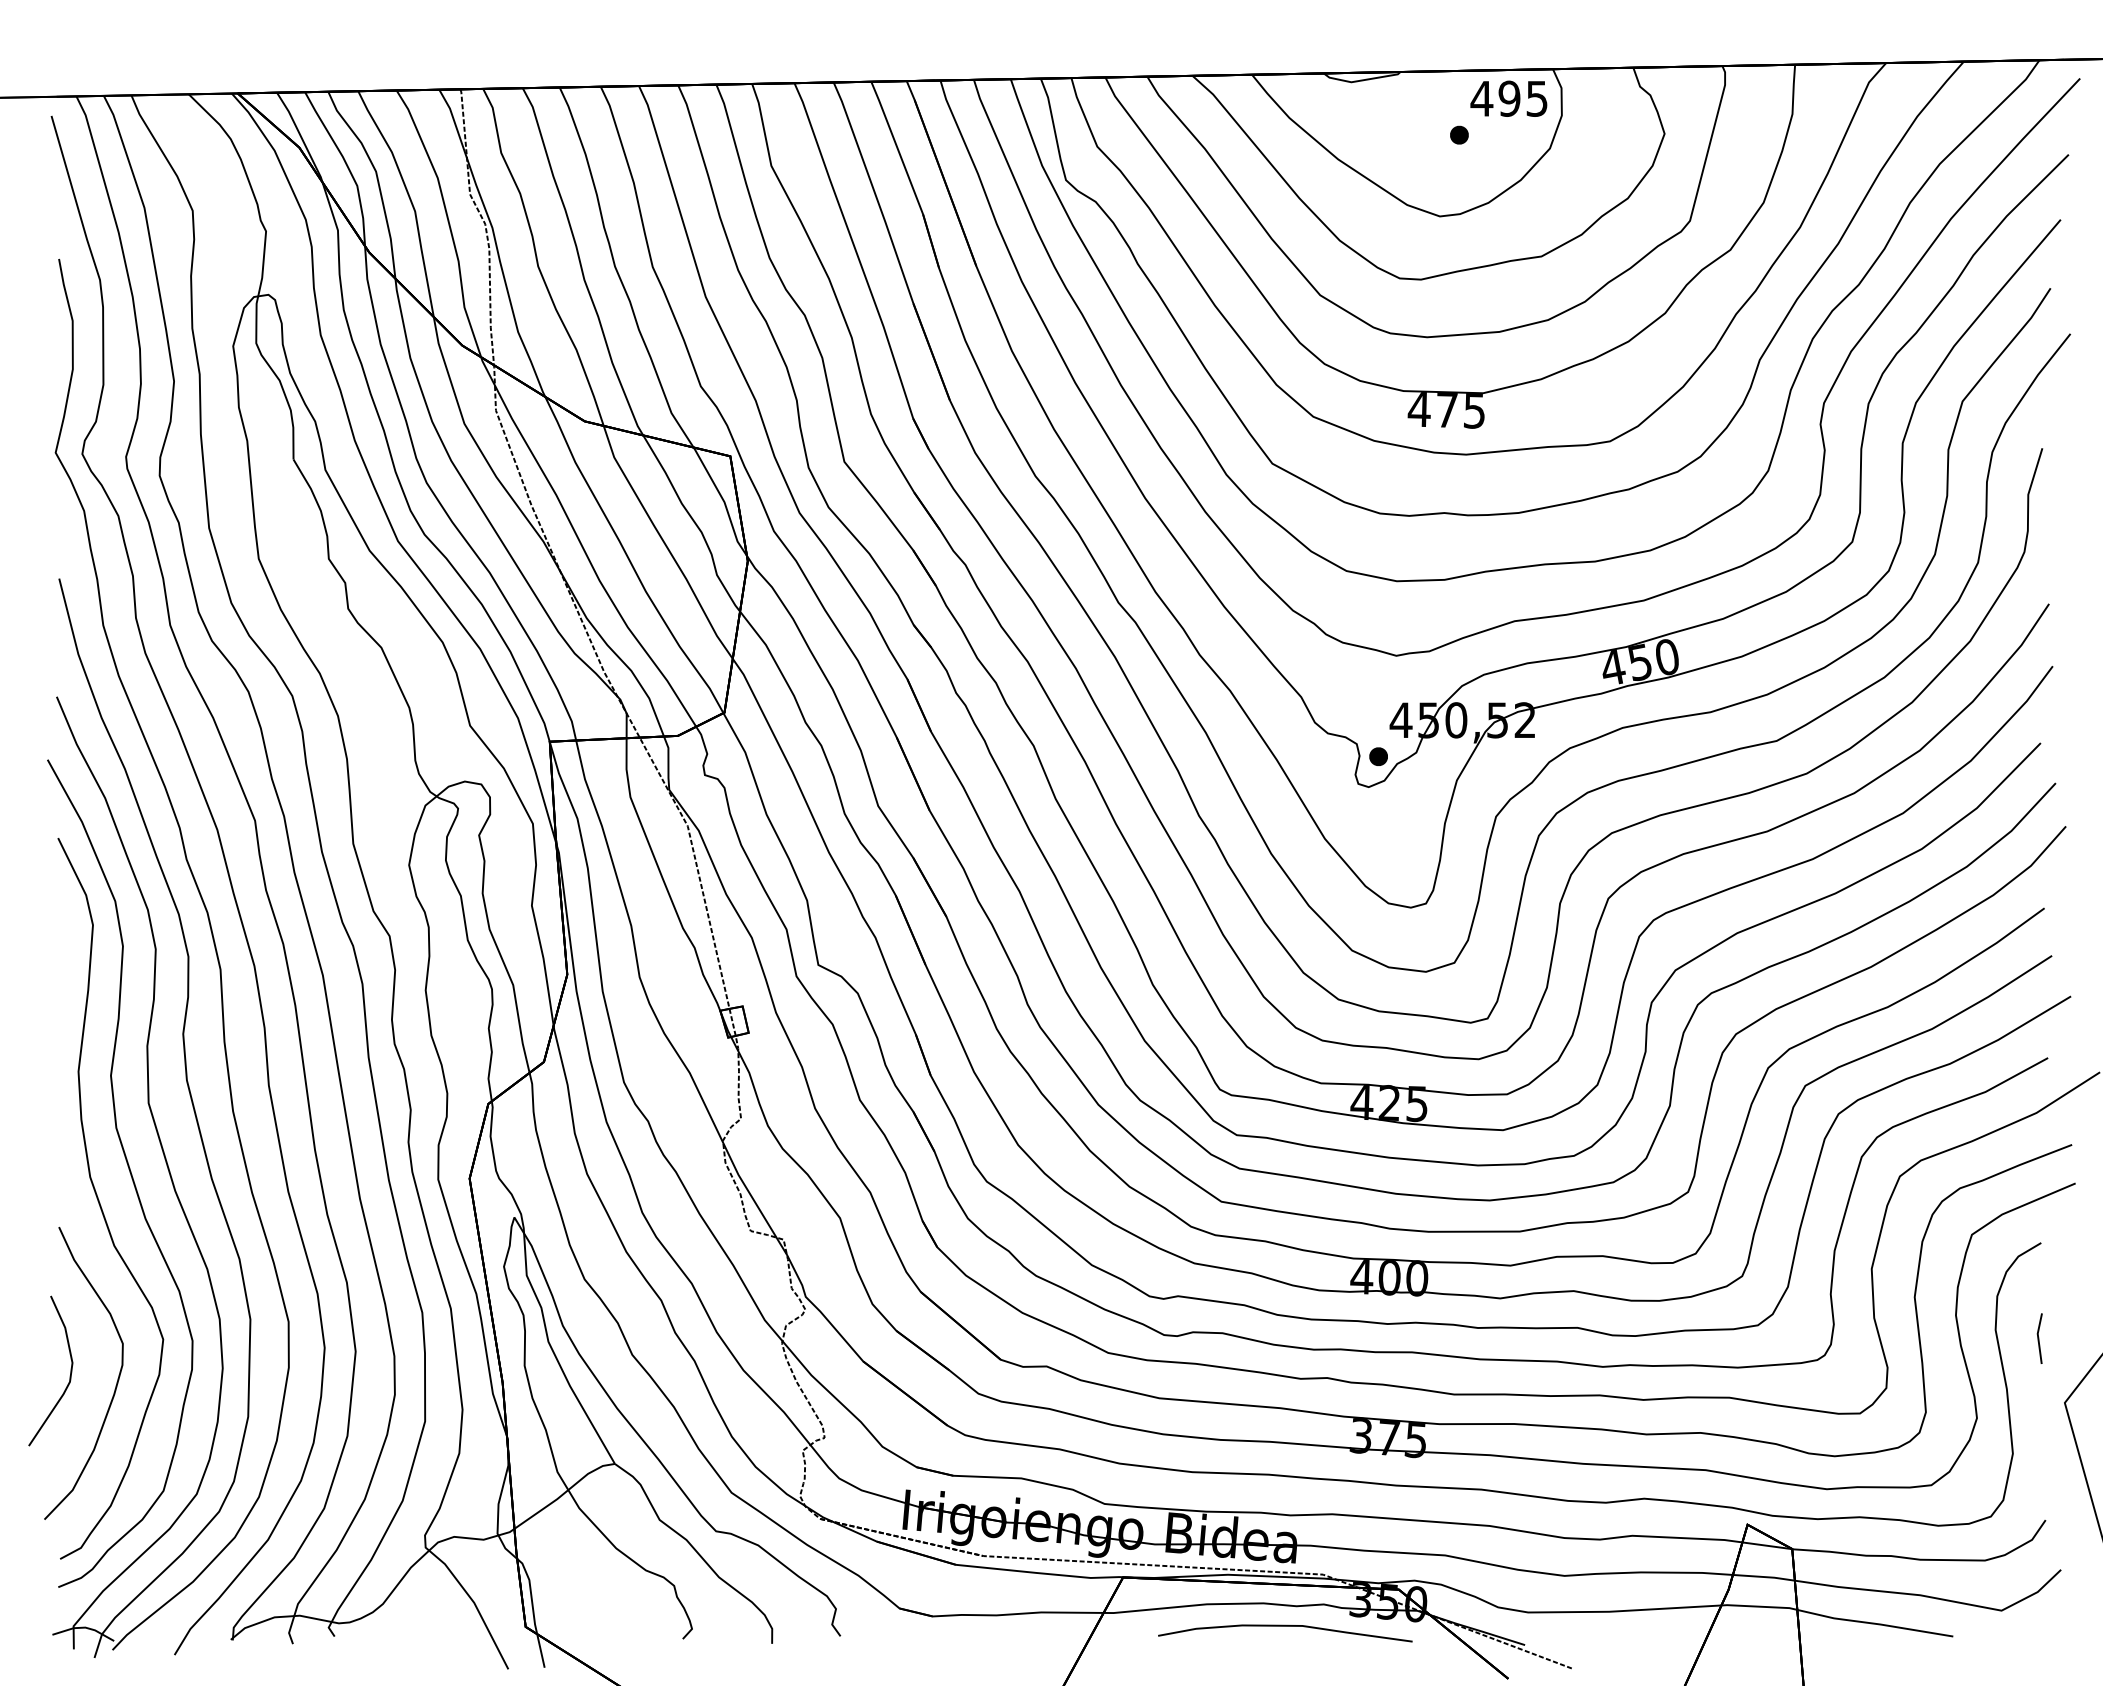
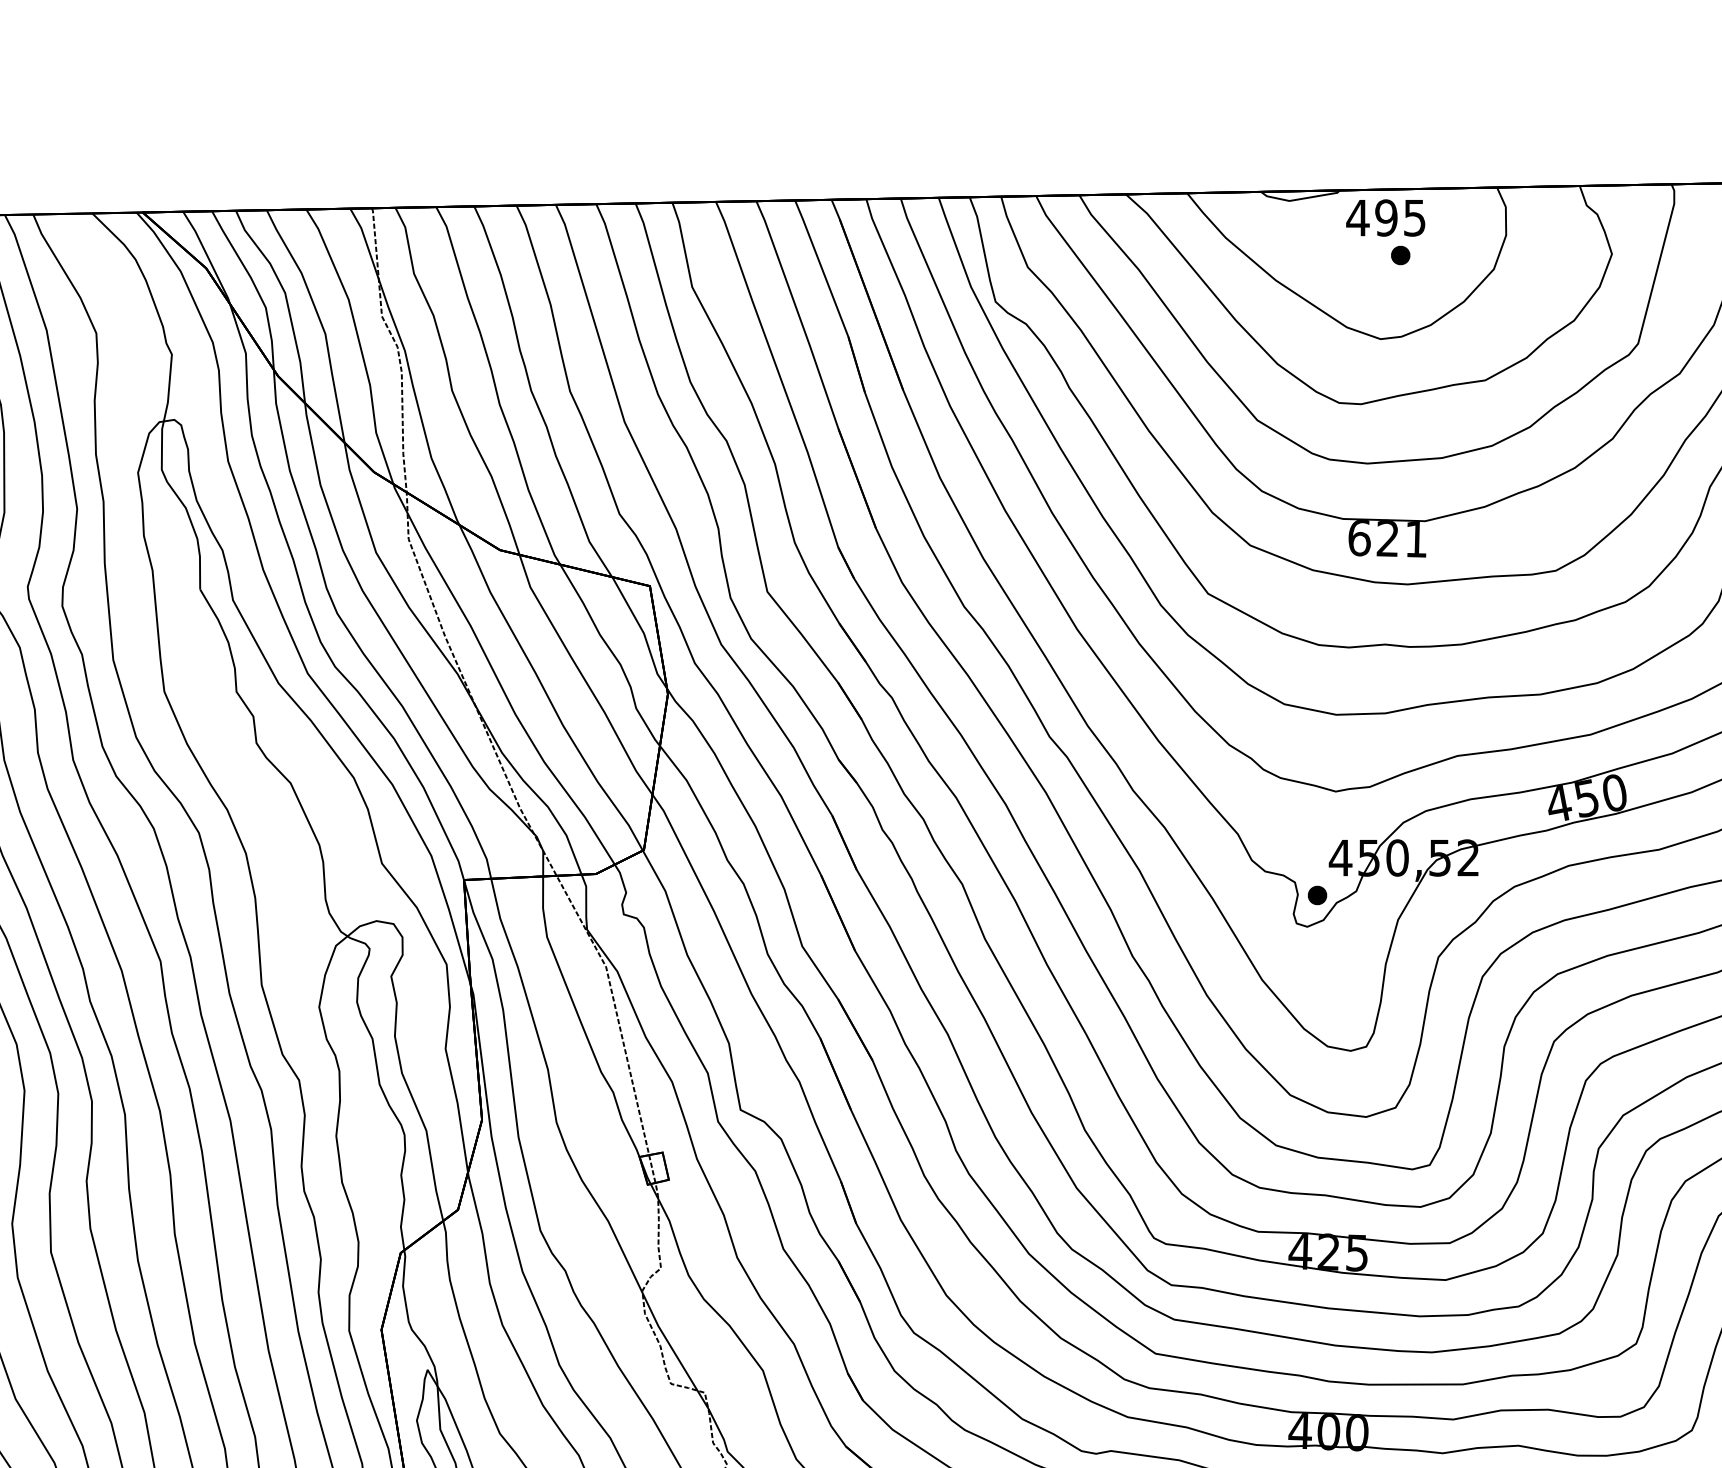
text: (1508, 98) -> (1385, 217), moved
text: (1445, 410) -> (1386, 538), 475 -> 621

